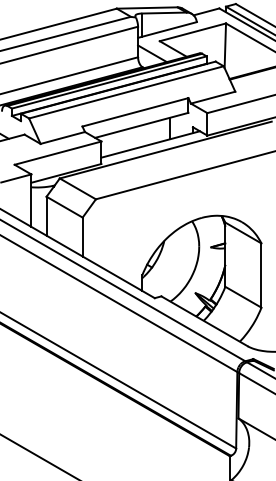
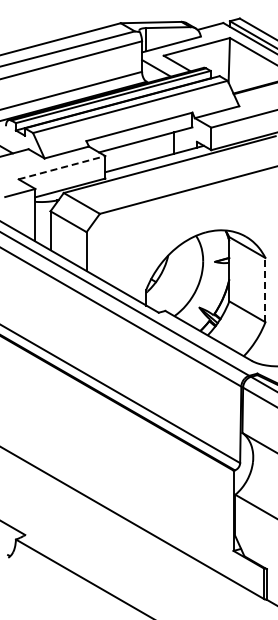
line: (58, 152) -> (62, 167), solid -> dashed
line: (261, 274) -> (265, 289), solid -> dashed

